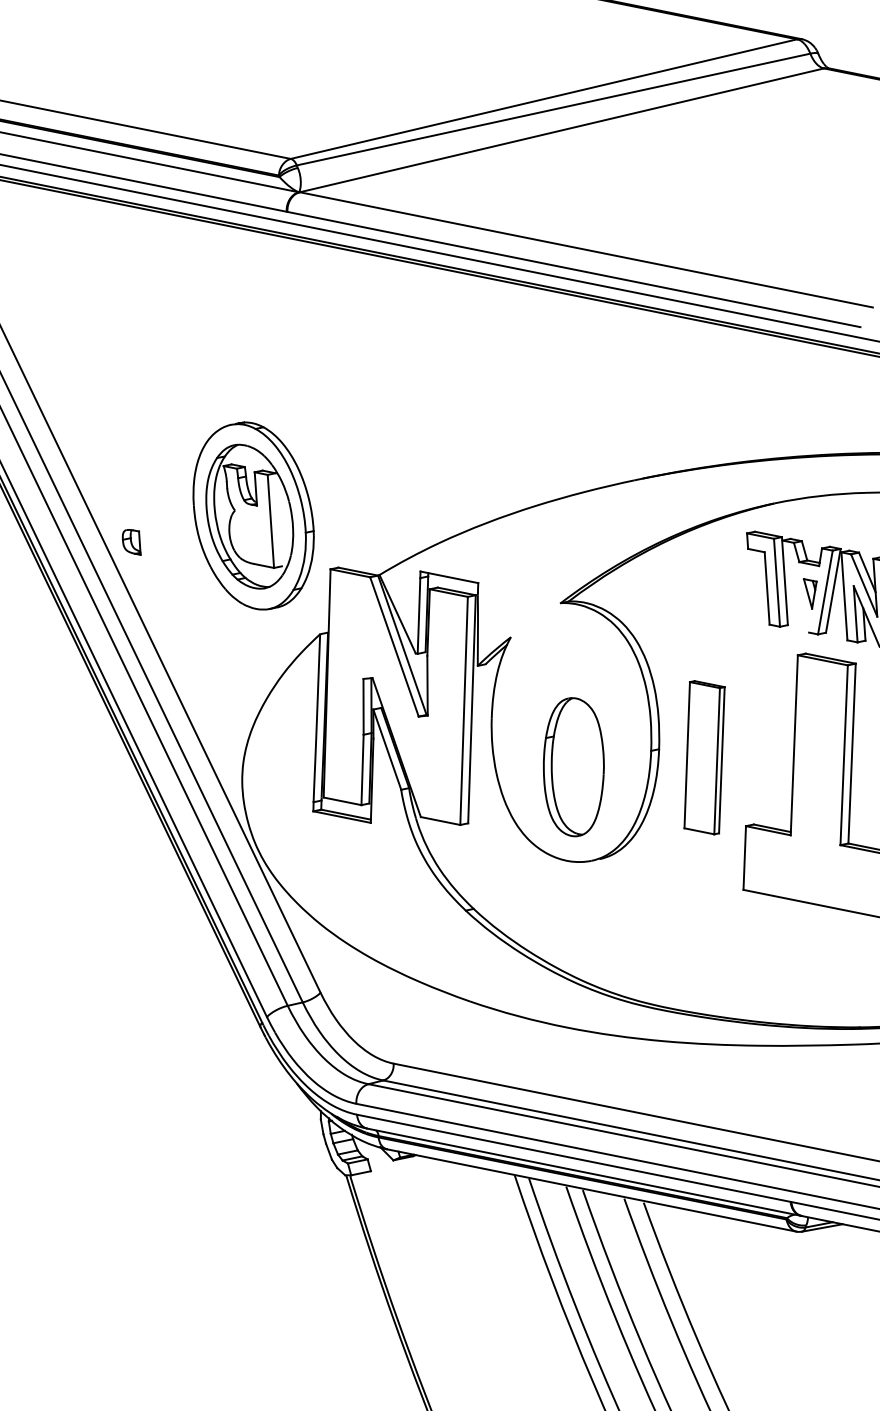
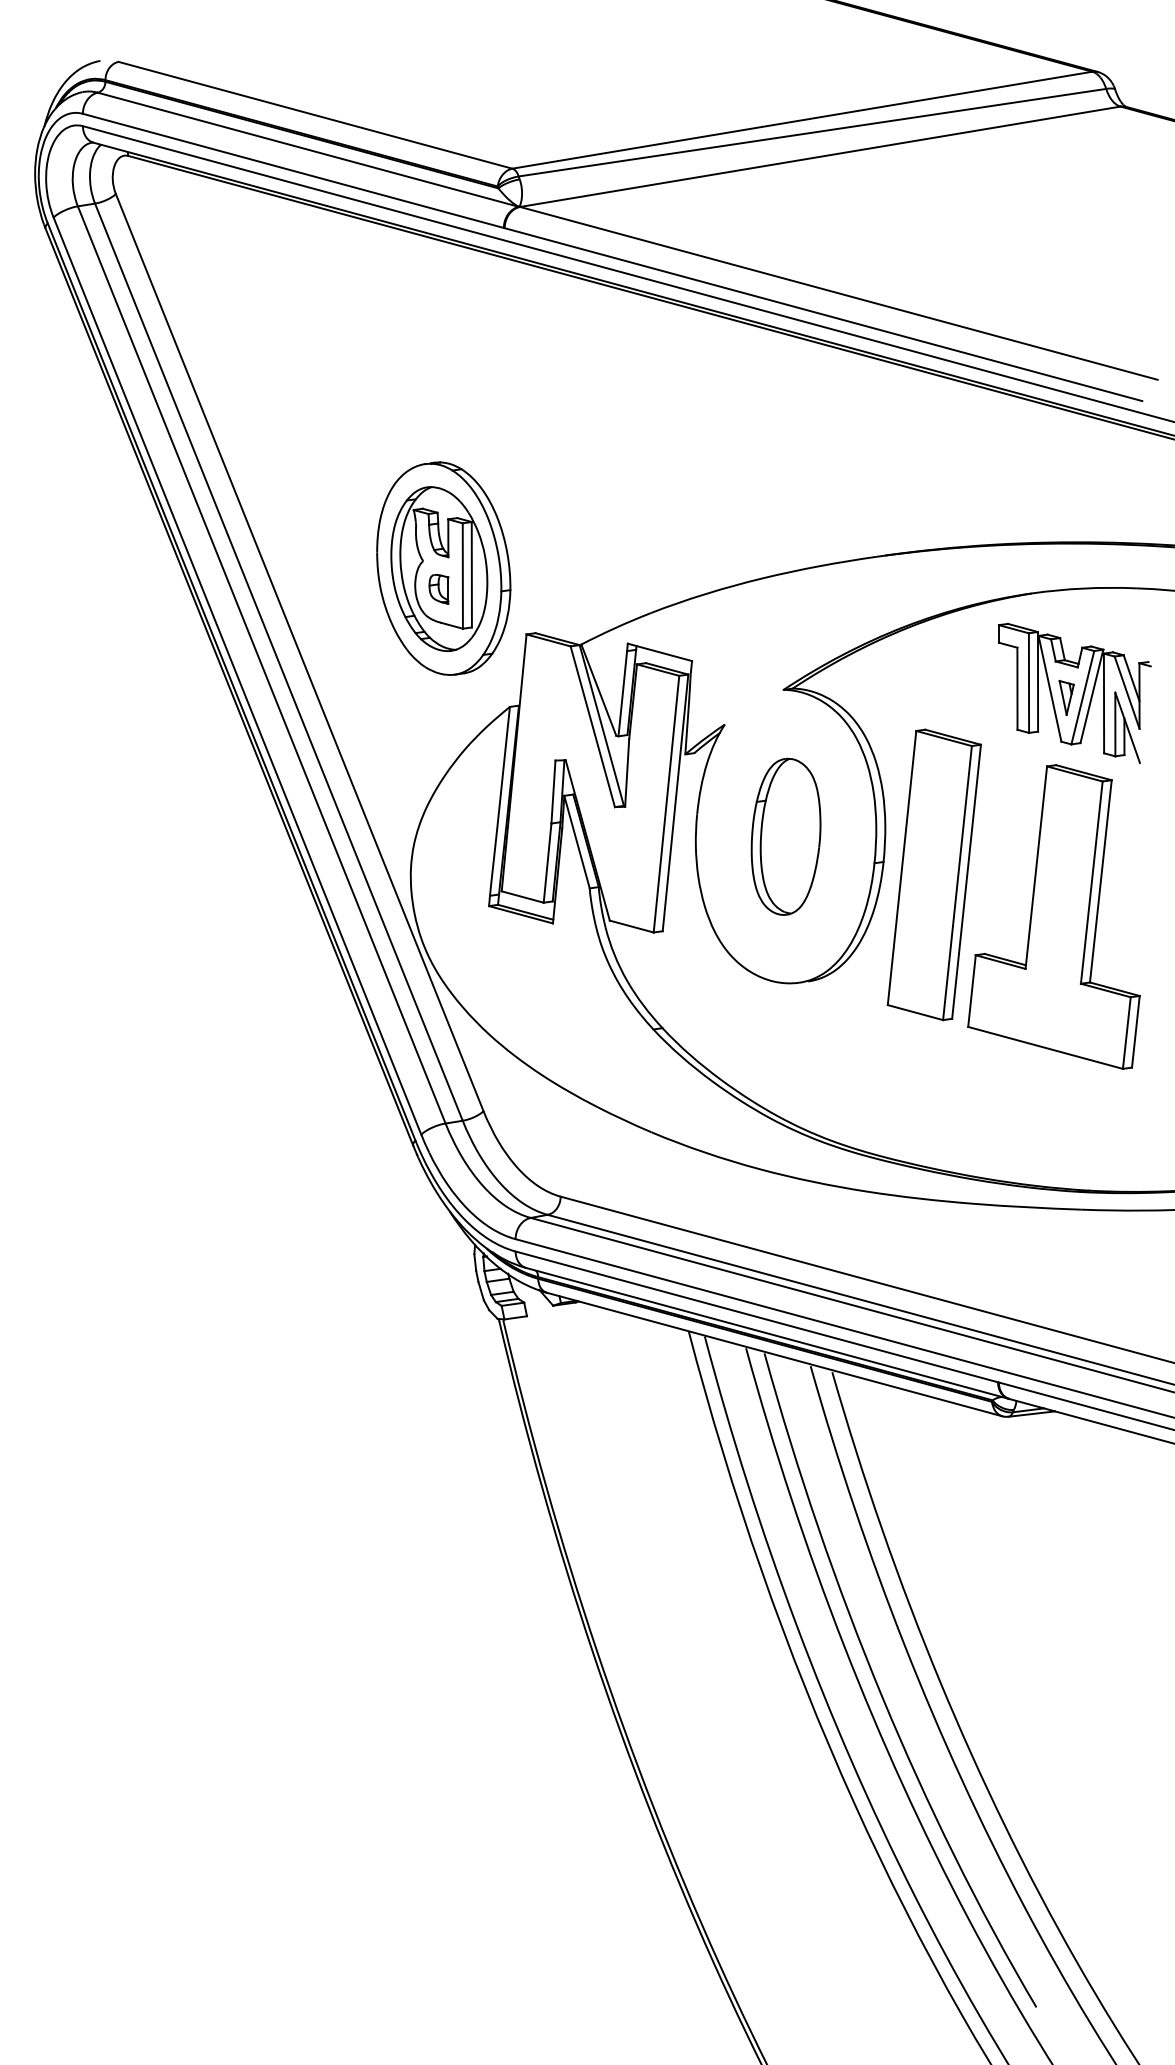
line: (278, 519) -> (471, 574), added
part: (131, 542) -> (438, 589), moved
line: (795, 586) -> (1049, 688), added
part: (703, 757) -> (933, 874), size x1.67
part: (573, 766) -> (785, 836), moved

